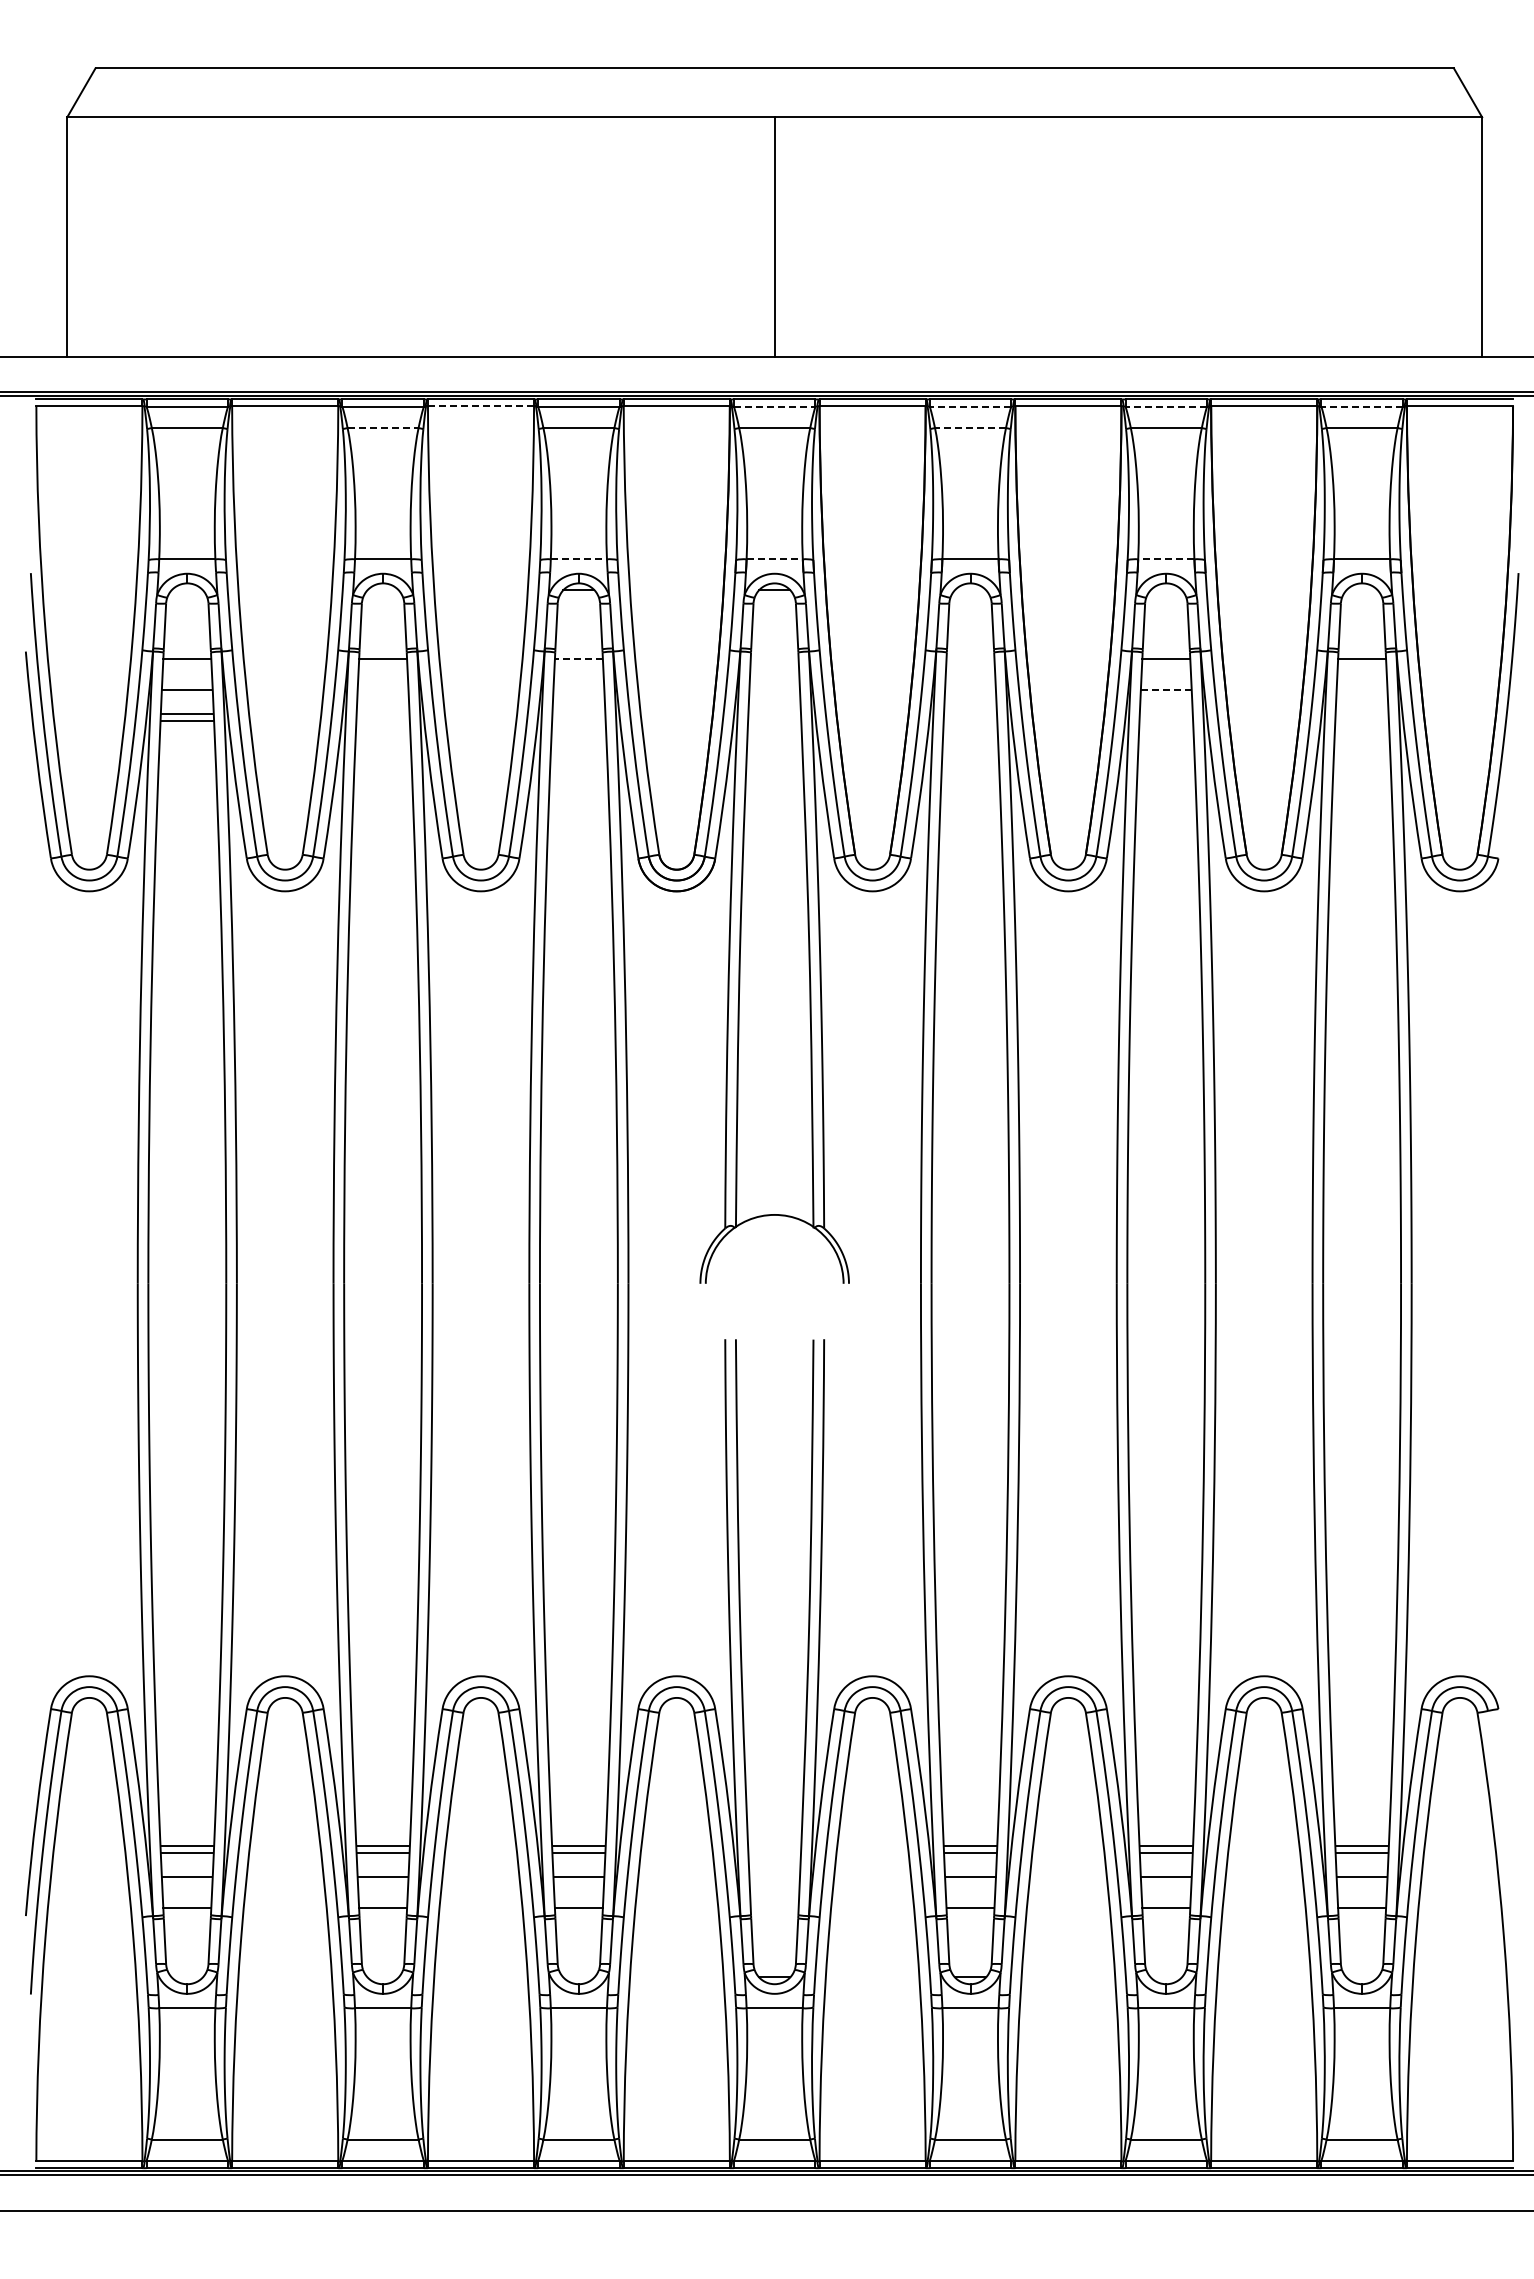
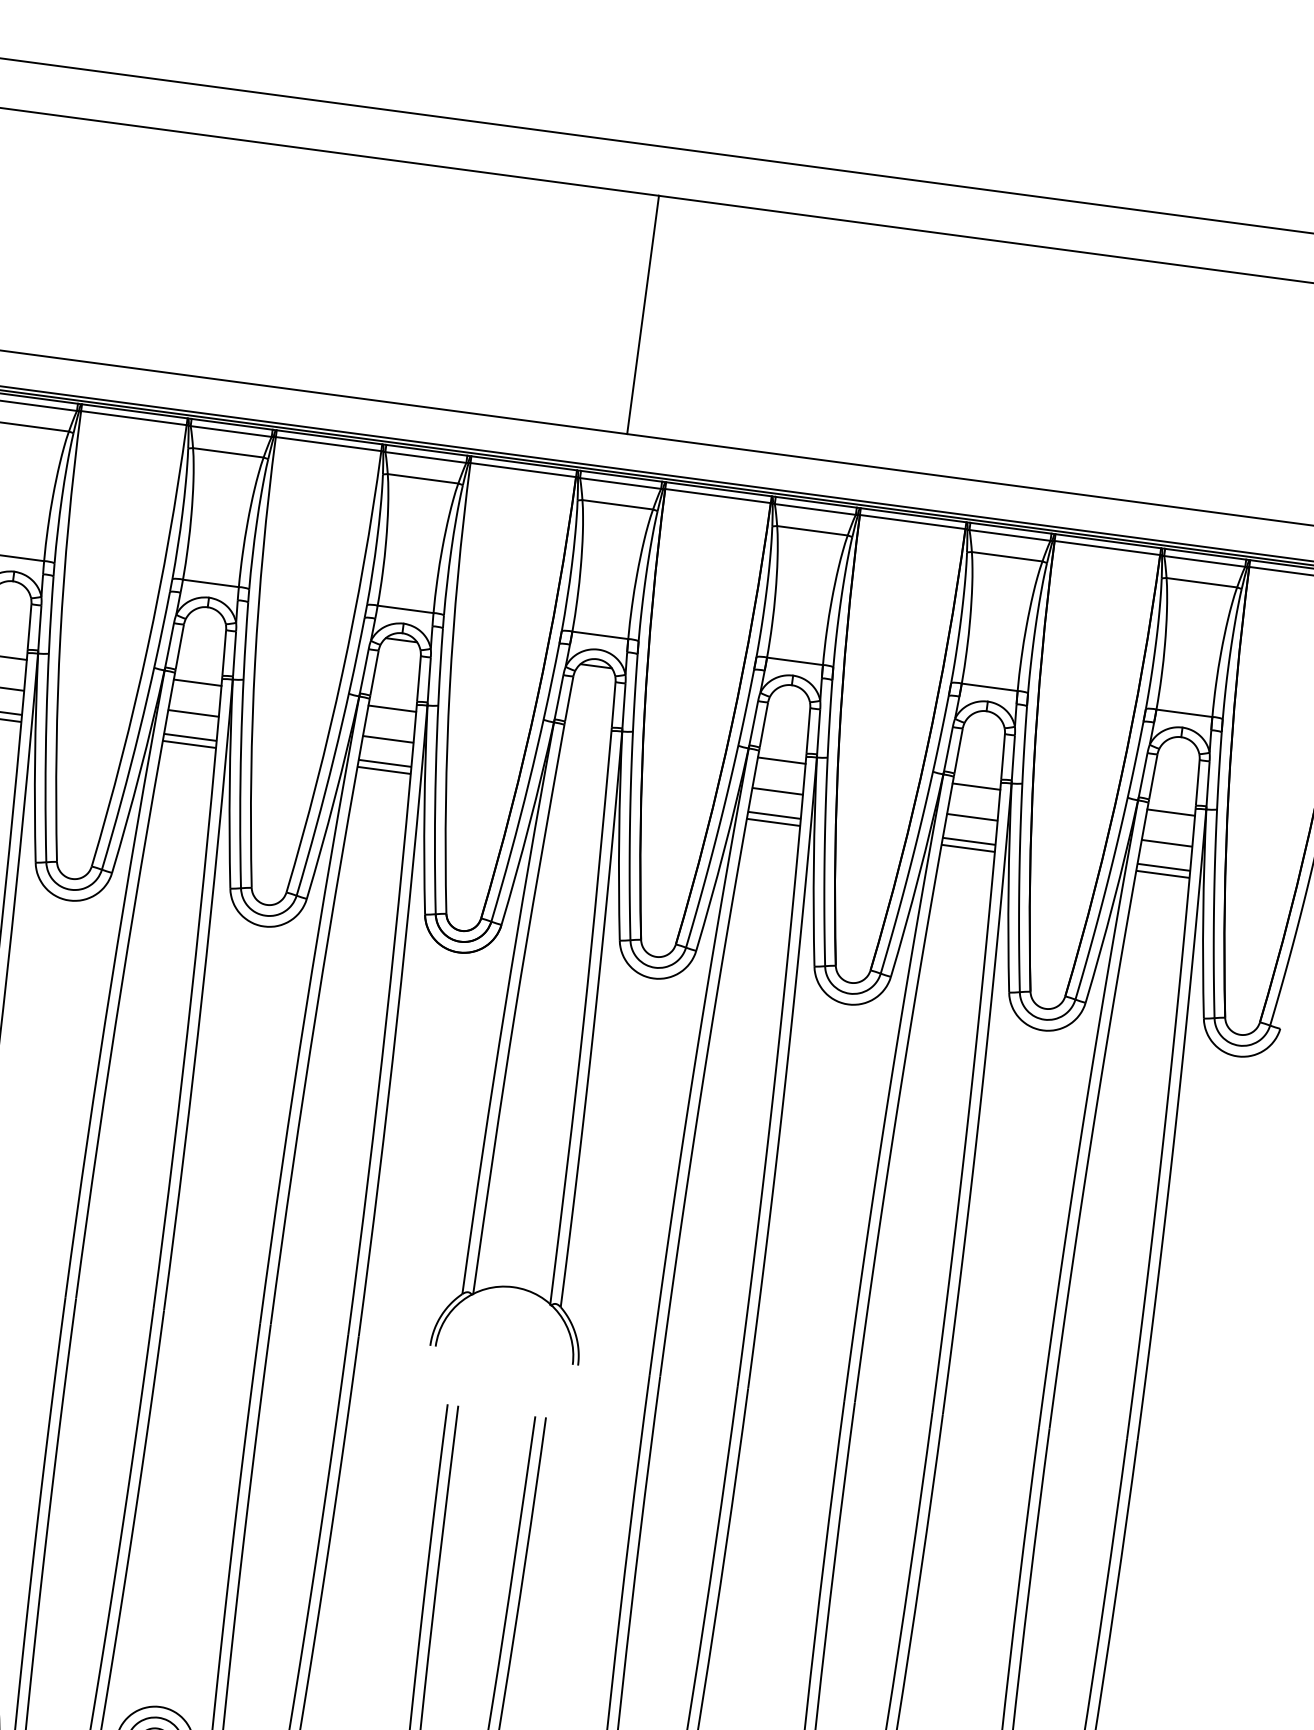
line: (481, 406) -> (329, 444), dashed -> solid
line: (774, 406) -> (620, 483), dashed -> solid
line: (970, 406) -> (815, 509), dashed -> solid
line: (1166, 406) -> (1010, 535), dashed -> solid
line: (1362, 406) -> (1205, 561), dashed -> solid
line: (383, 428) -> (228, 453), dashed -> solid
line: (970, 428) -> (812, 531), dashed -> solid
line: (579, 559) -> (406, 609), dashed -> solid
line: (775, 559) -> (601, 635), dashed -> solid
line: (1165, 559) -> (988, 687), dashed -> solid
line: (578, 659) -> (391, 708), dashed -> solid
line: (970, 659) -> (781, 760), added
line: (383, 690) -> (193, 713), added
line: (578, 690) -> (387, 739), added
line: (970, 690) -> (777, 791), added
line: (1166, 690) -> (972, 817), dashed -> solid
line: (1362, 690) -> (1167, 843), added
line: (383, 714) -> (190, 737), added
line: (578, 714) -> (384, 763), added
line: (970, 714) -> (774, 815), added
line: (1166, 714) -> (969, 841), added
line: (1362, 714) -> (1164, 867), added
line: (382, 721) -> (188, 744), added
line: (578, 721) -> (383, 770), added
line: (970, 721) -> (773, 822), added
line: (1166, 721) -> (968, 848), added
line: (1361, 721) -> (1162, 874), added

